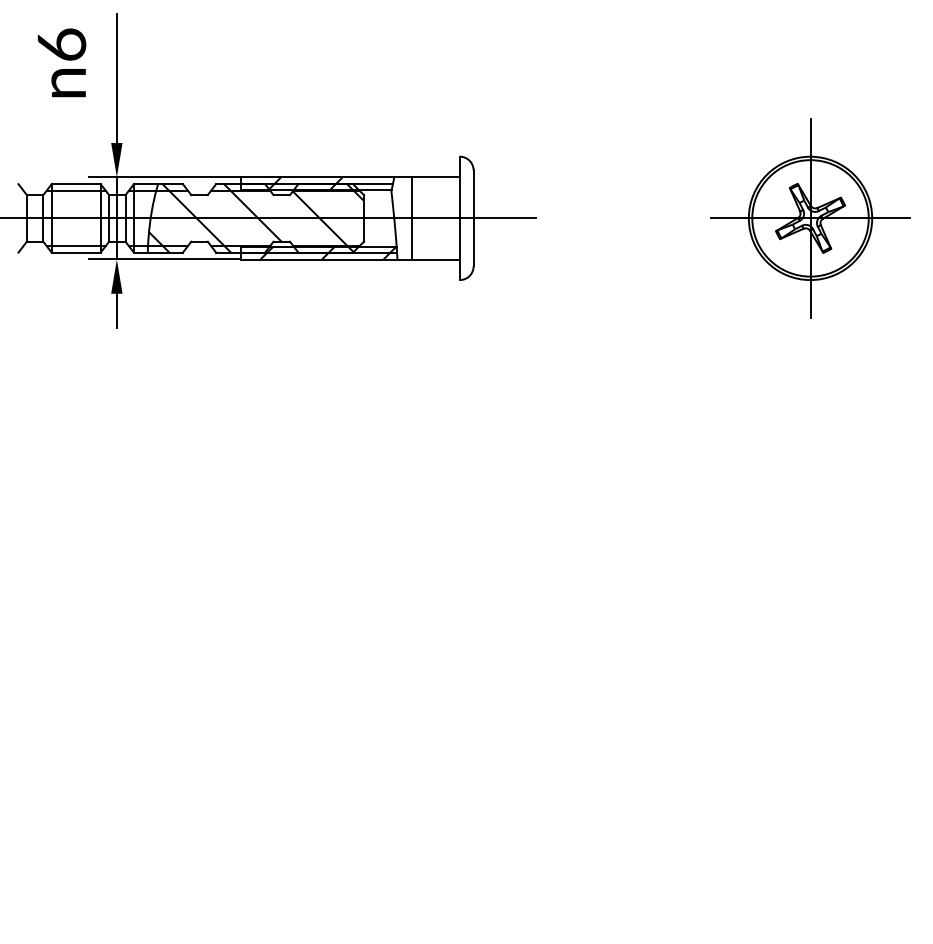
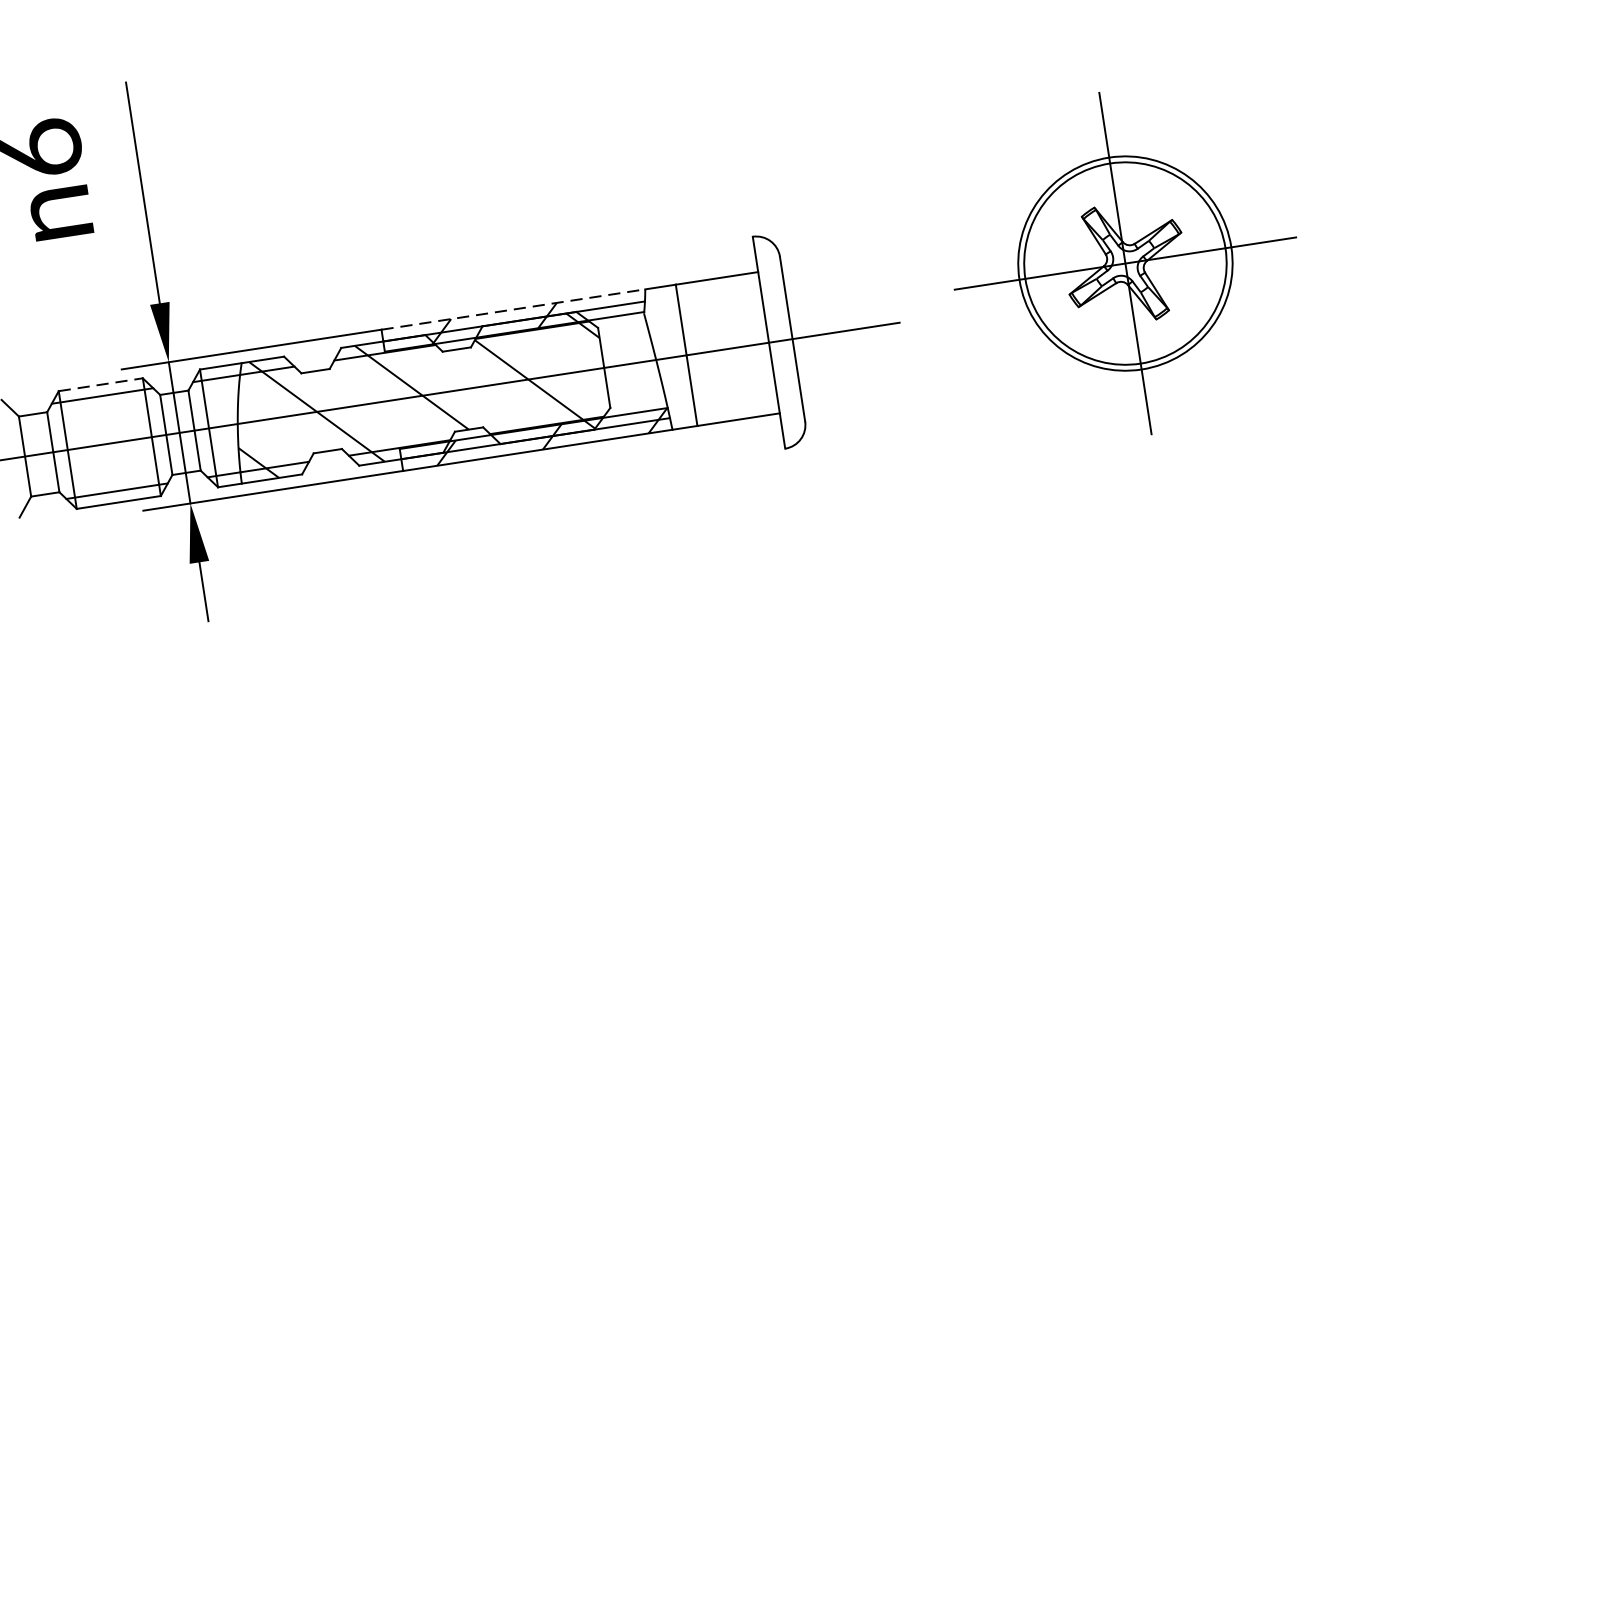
line: (317, 177) -> (513, 309), solid -> dashed
line: (76, 184) -> (101, 385), solid -> dashed
part: (810, 218) -> (1125, 263), moved

